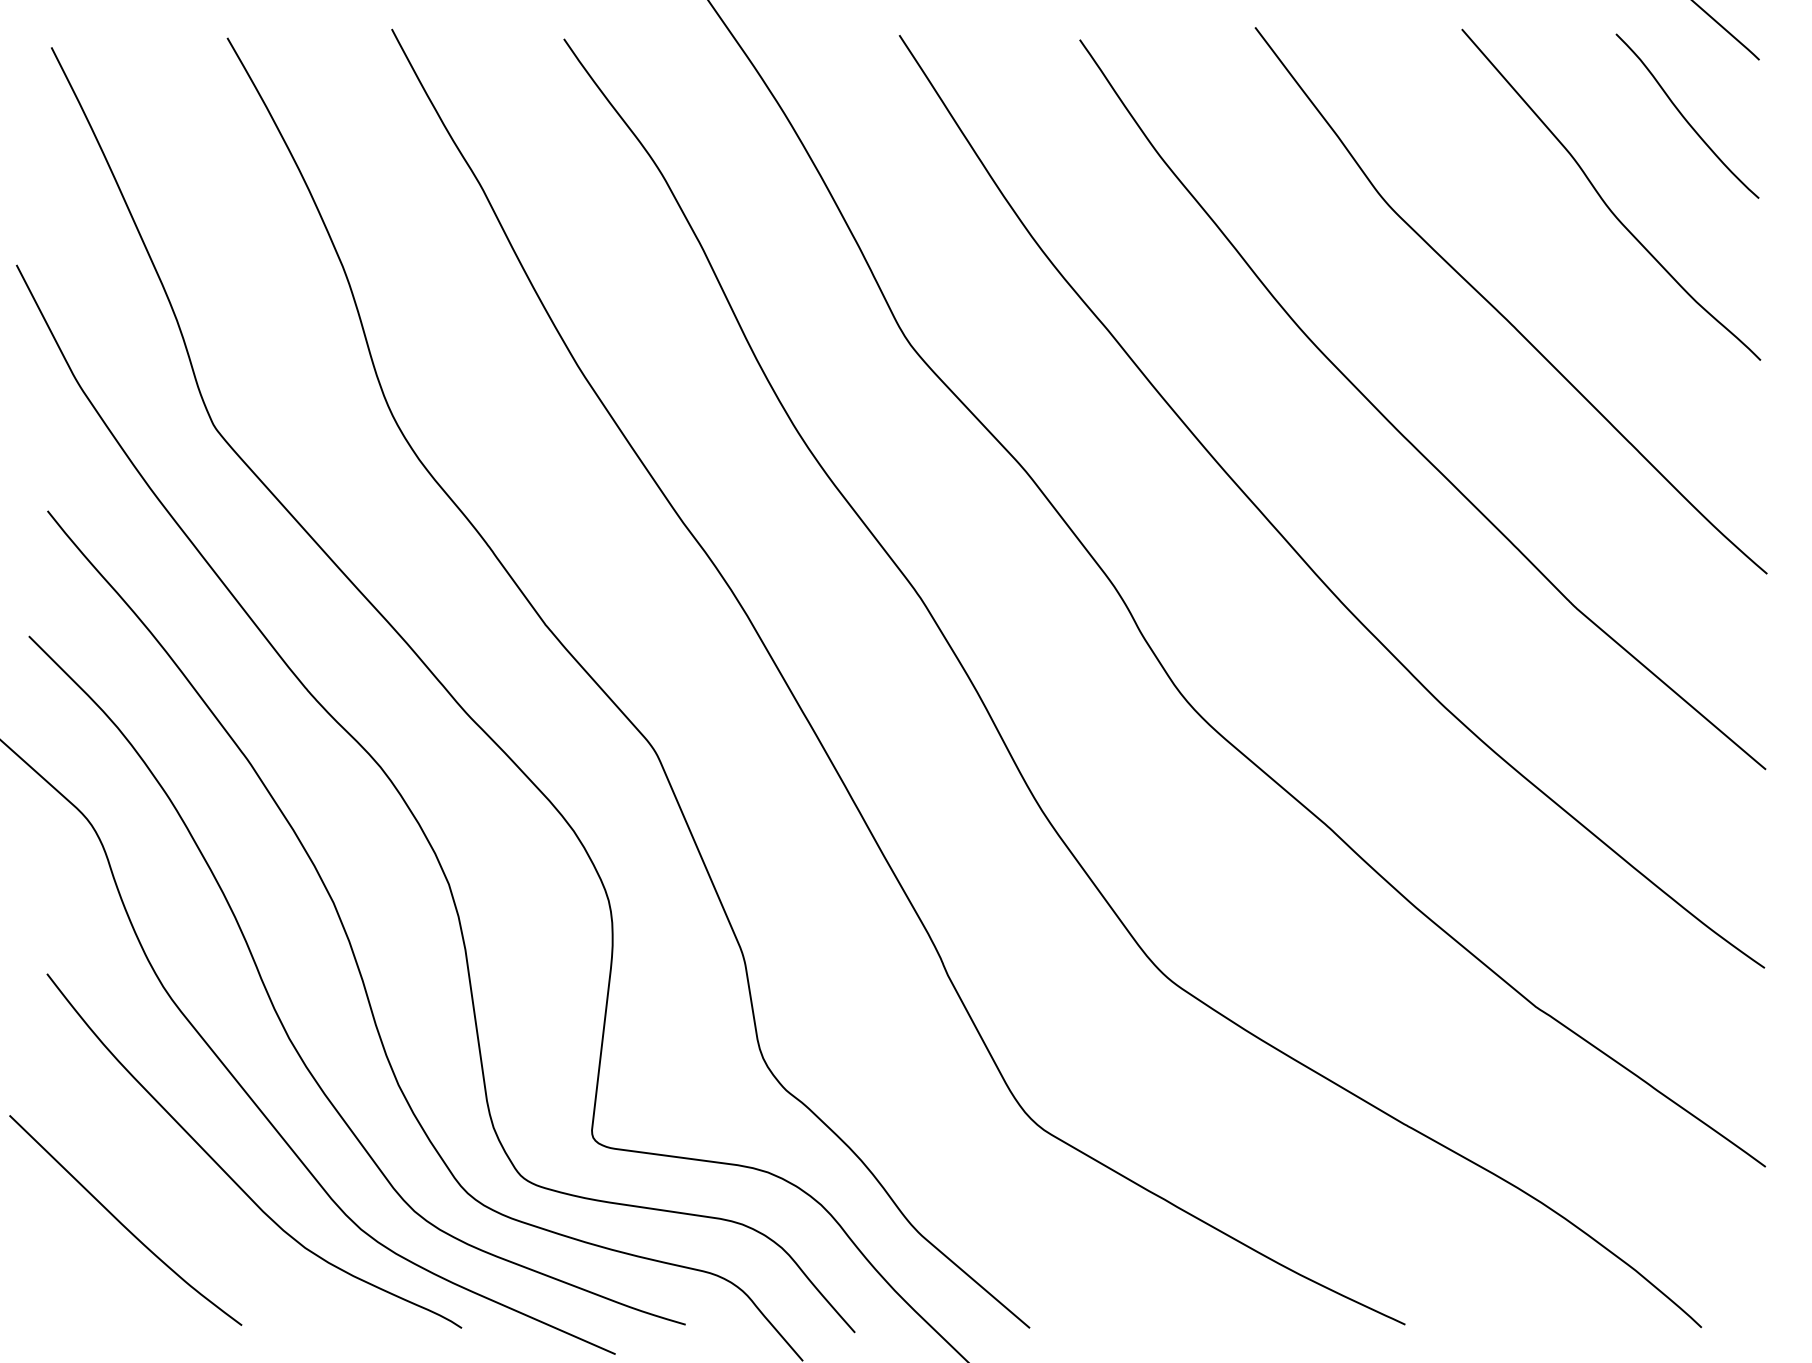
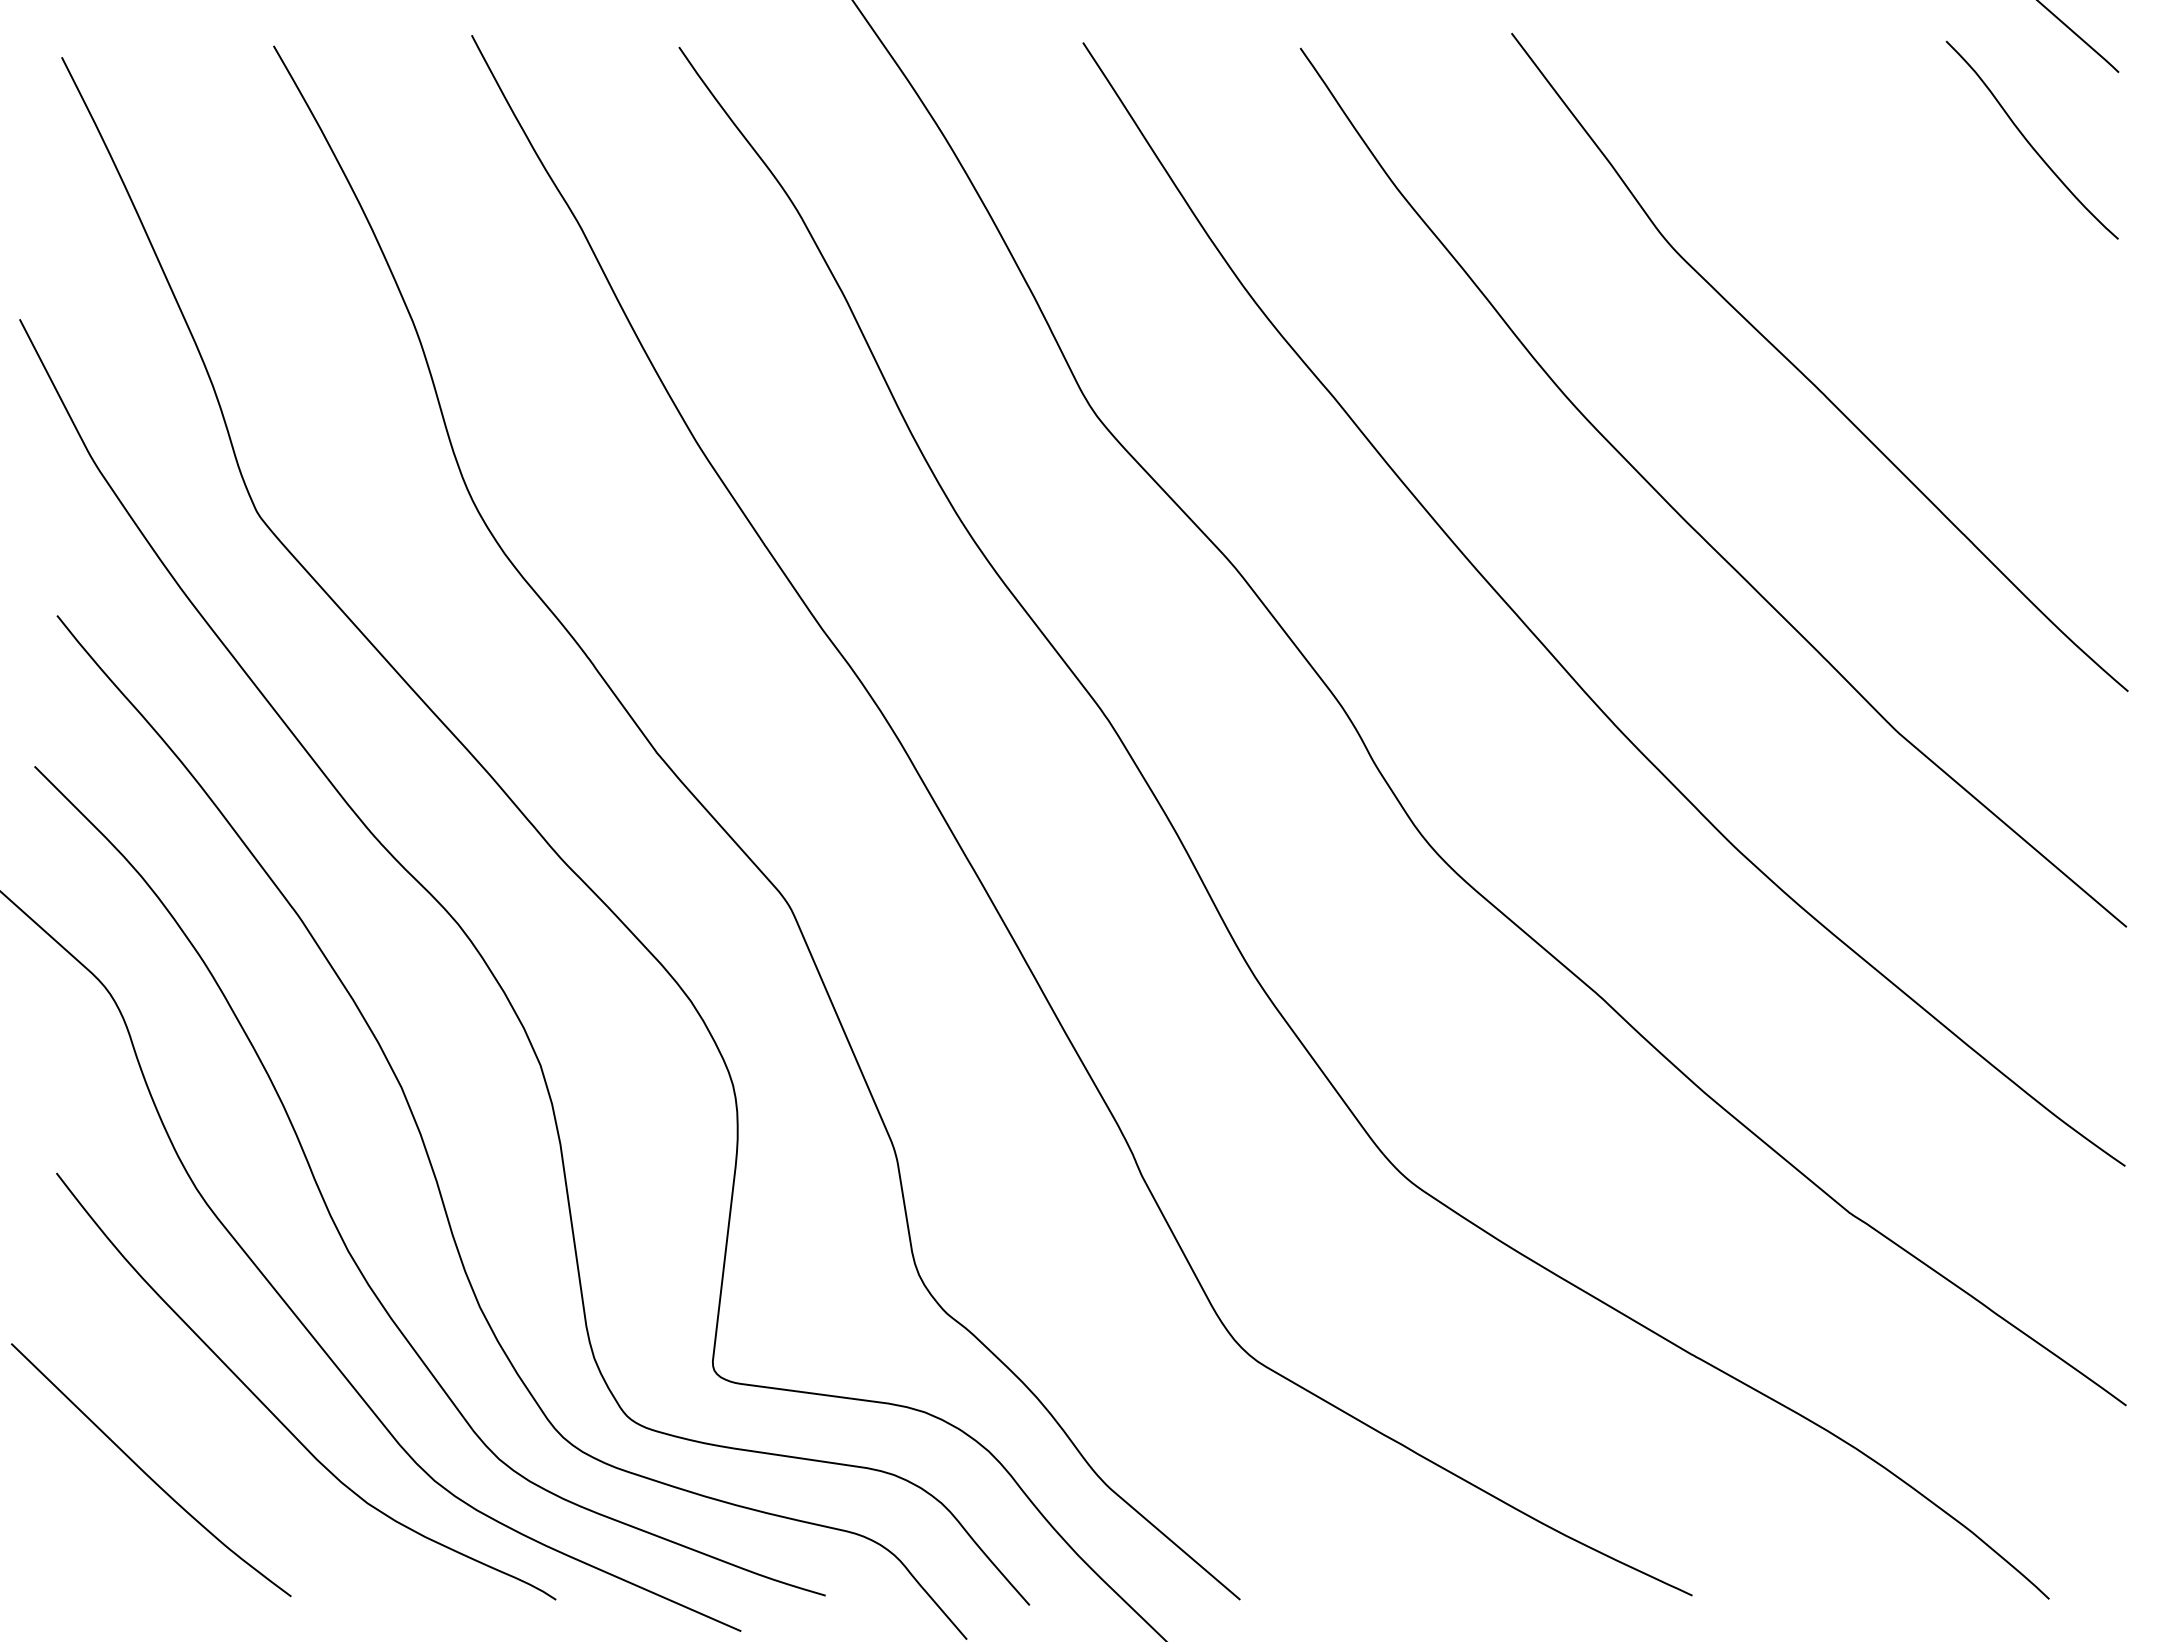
curve: (1603, 198) -> (1930, 239), removed

